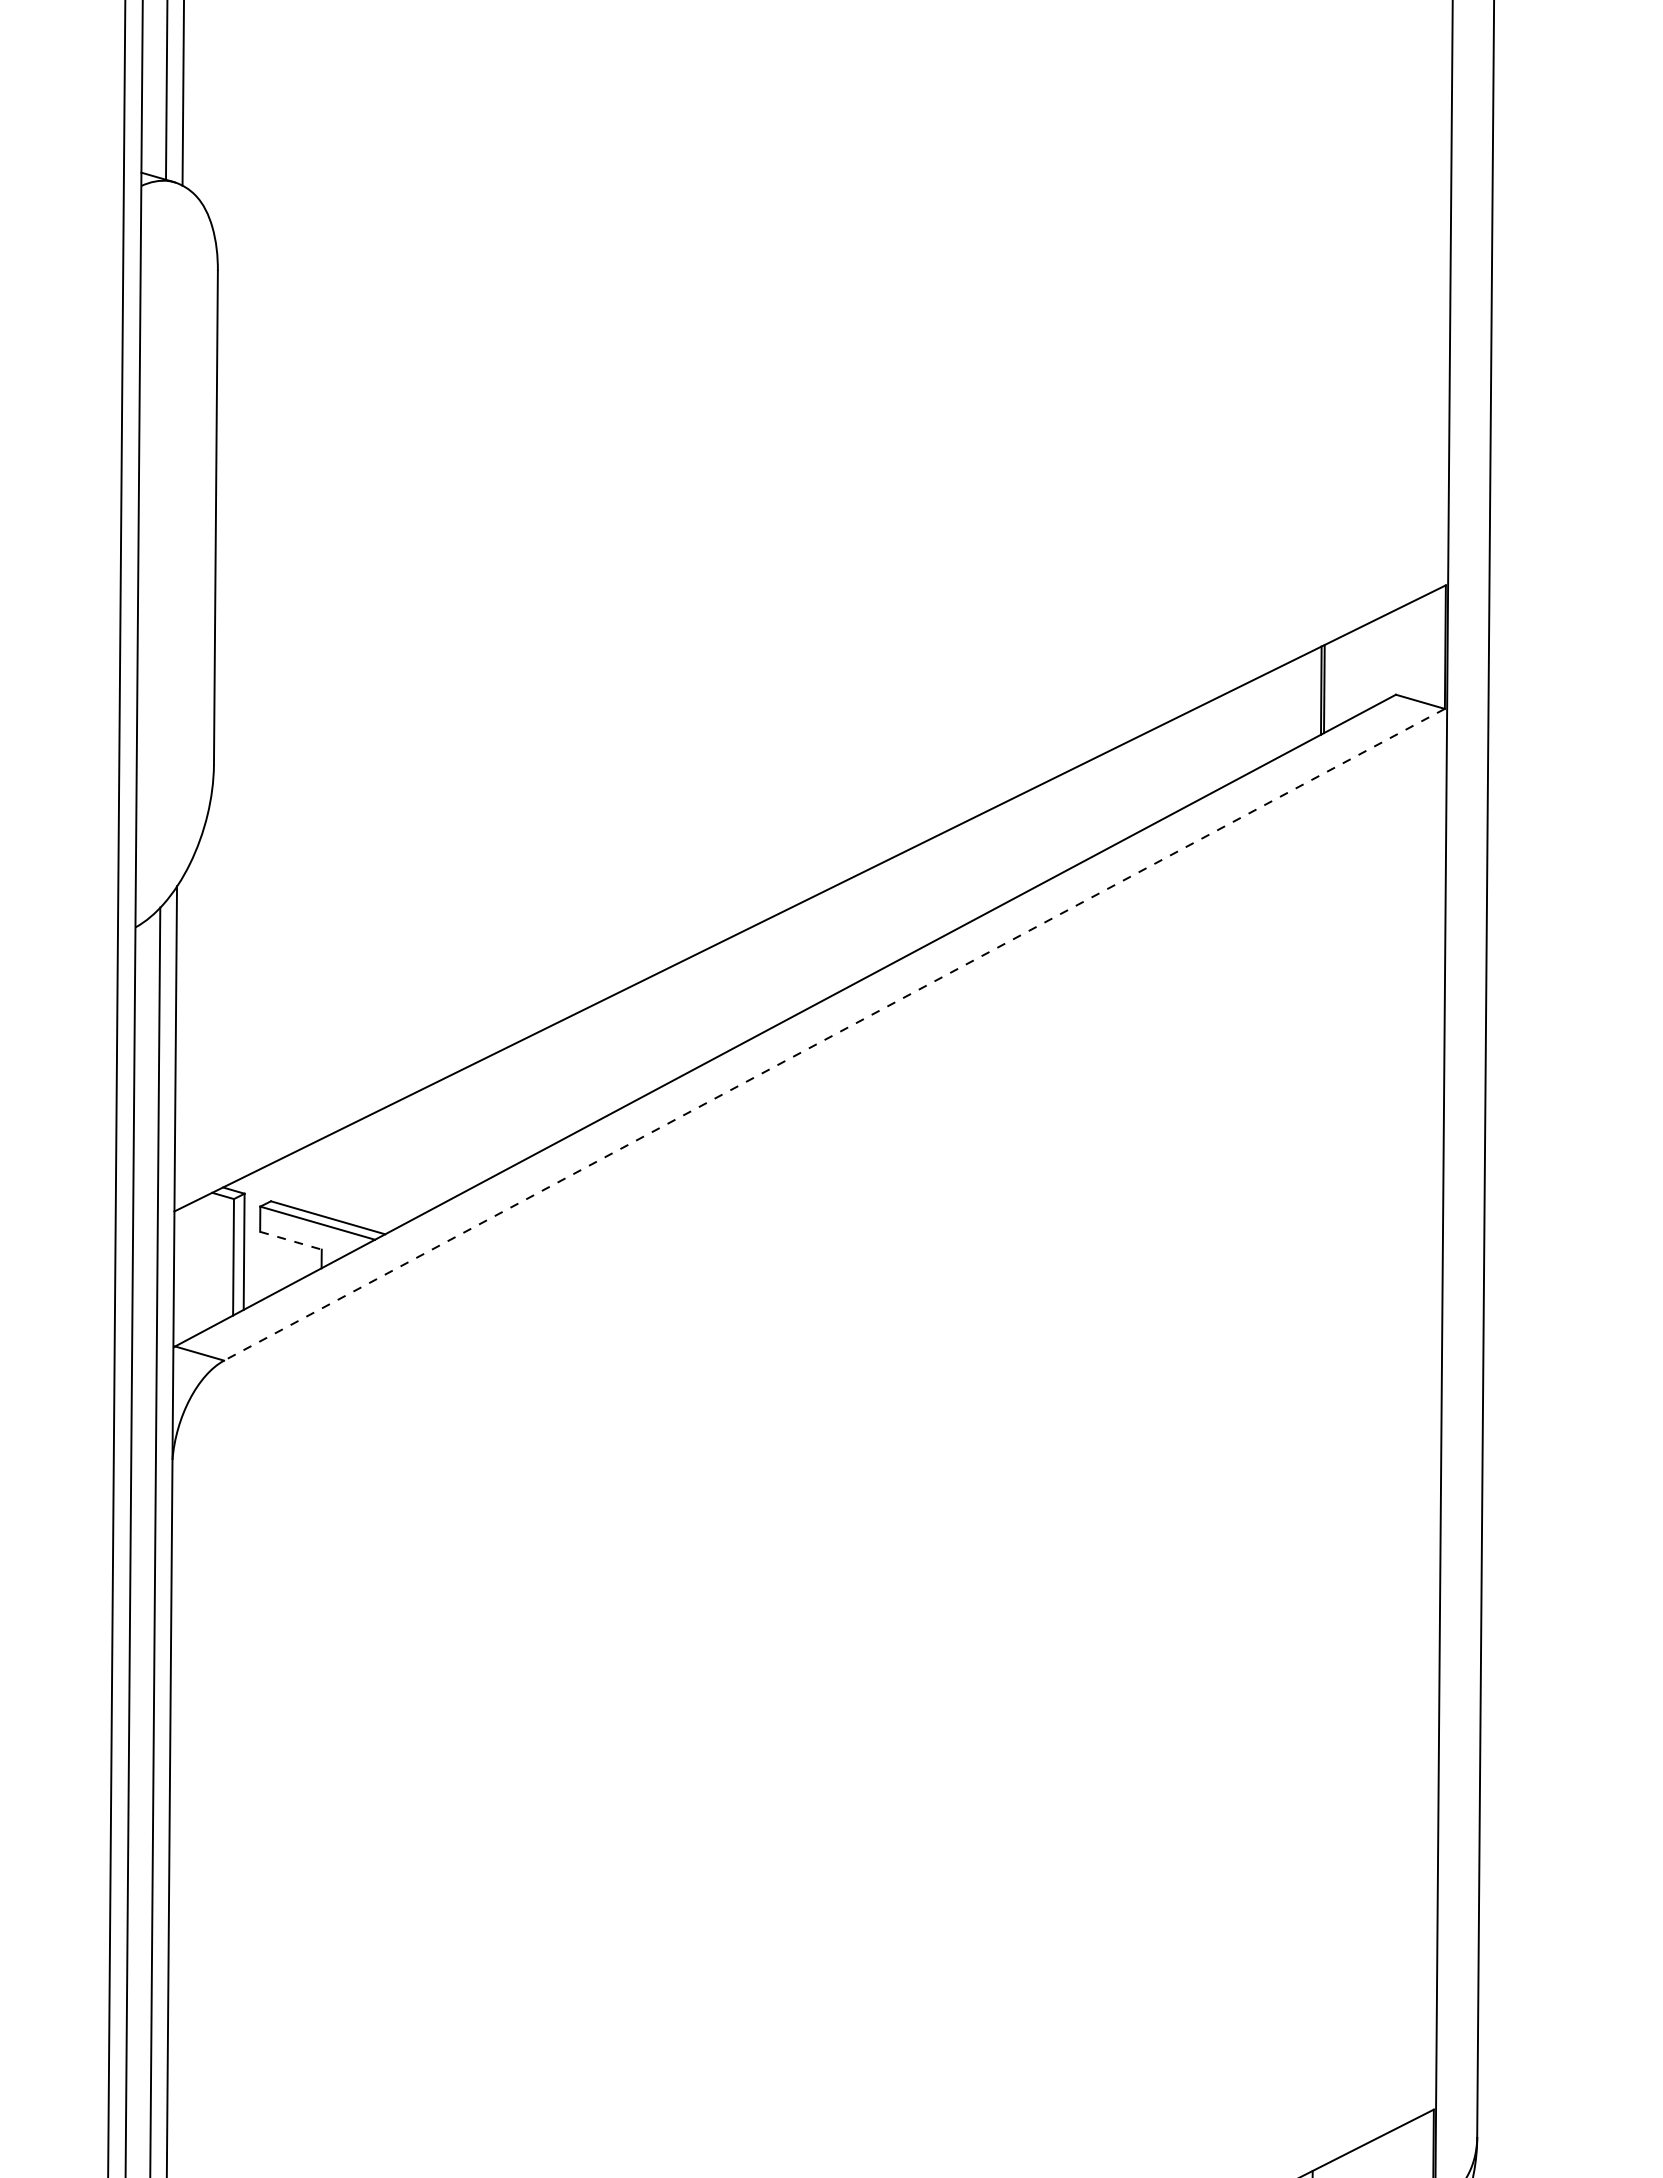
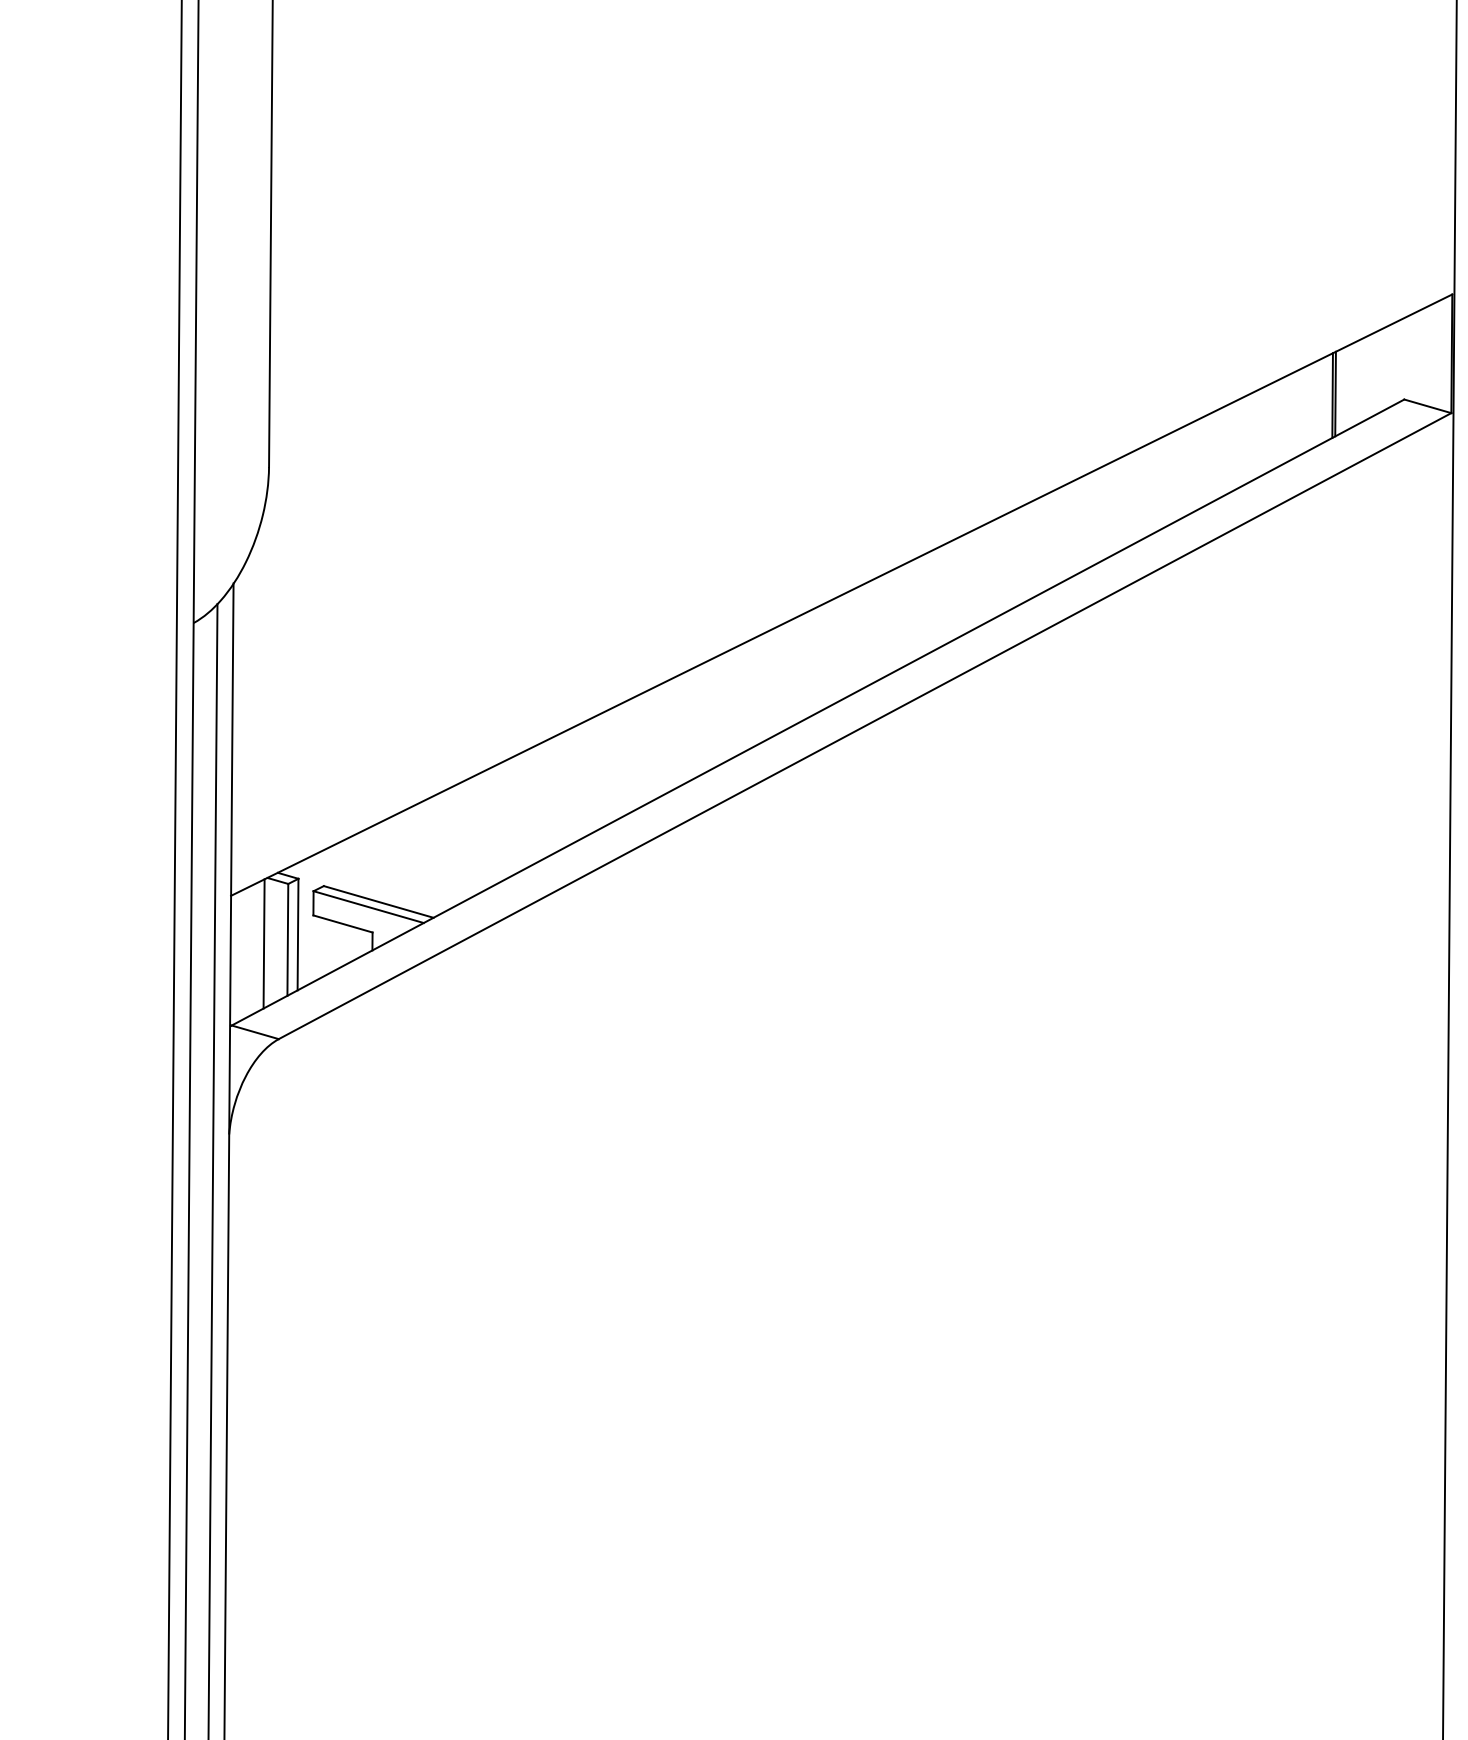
line: (834, 1034) -> (865, 725), dashed -> solid
line: (291, 1240) -> (343, 923), dashed -> solid
line: (208, 1261) -> (263, 943), added

